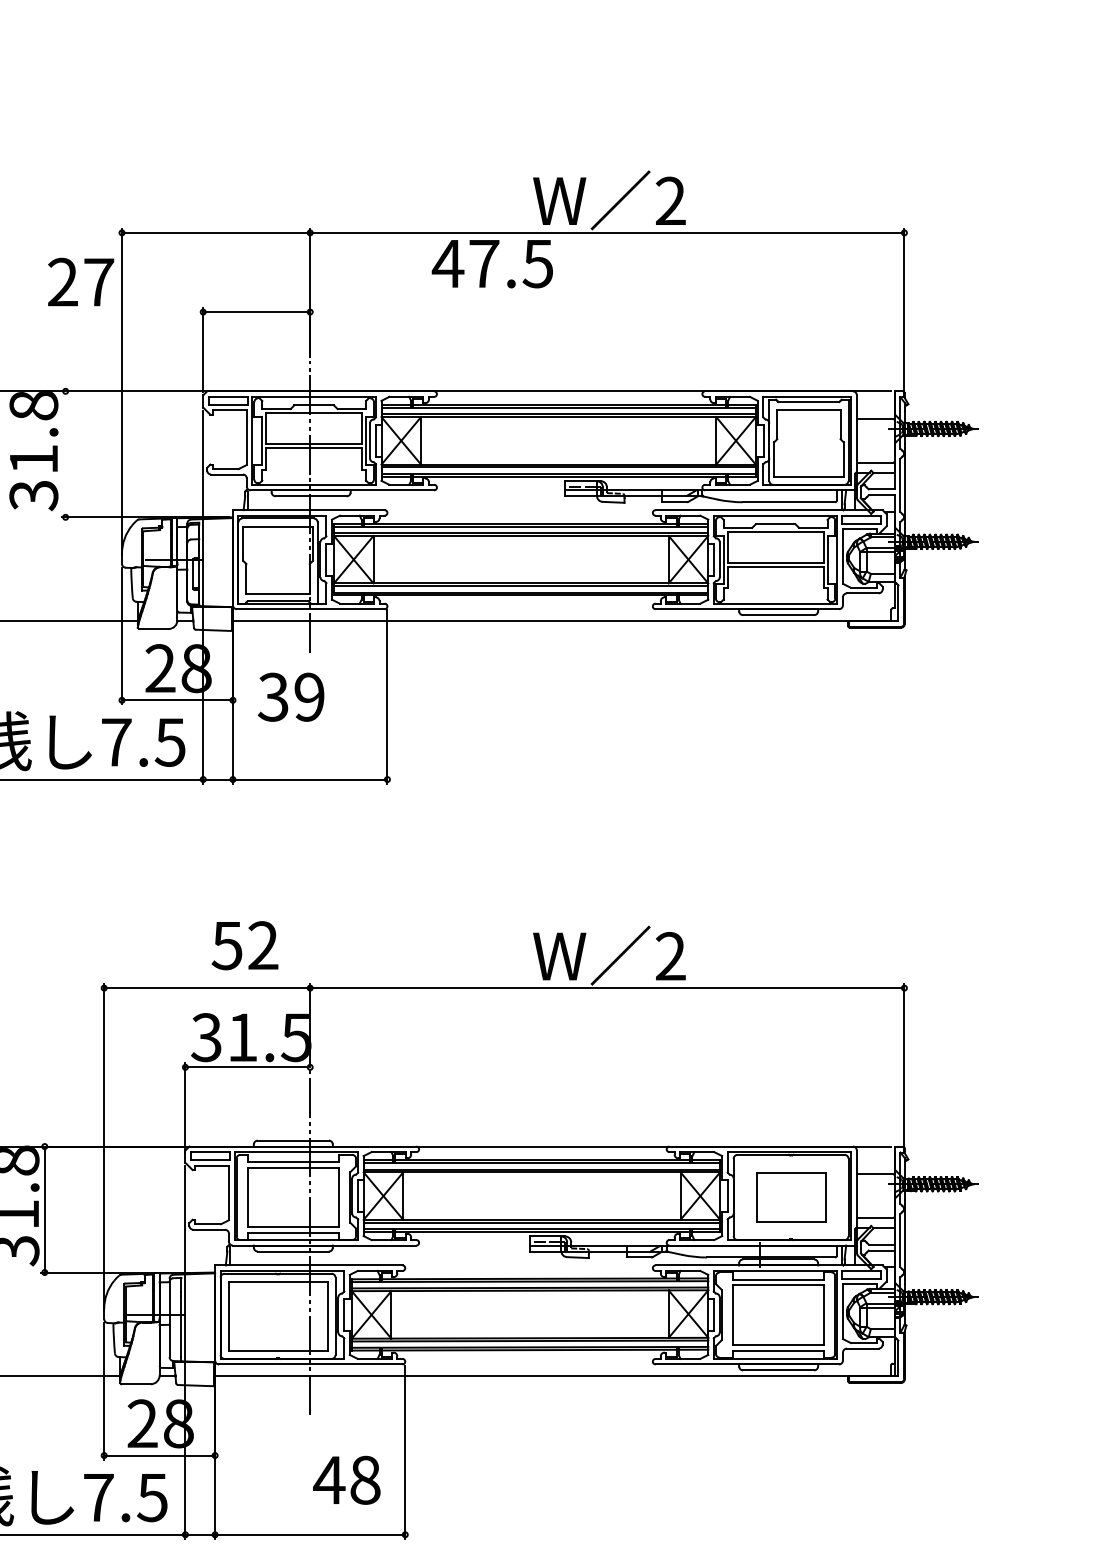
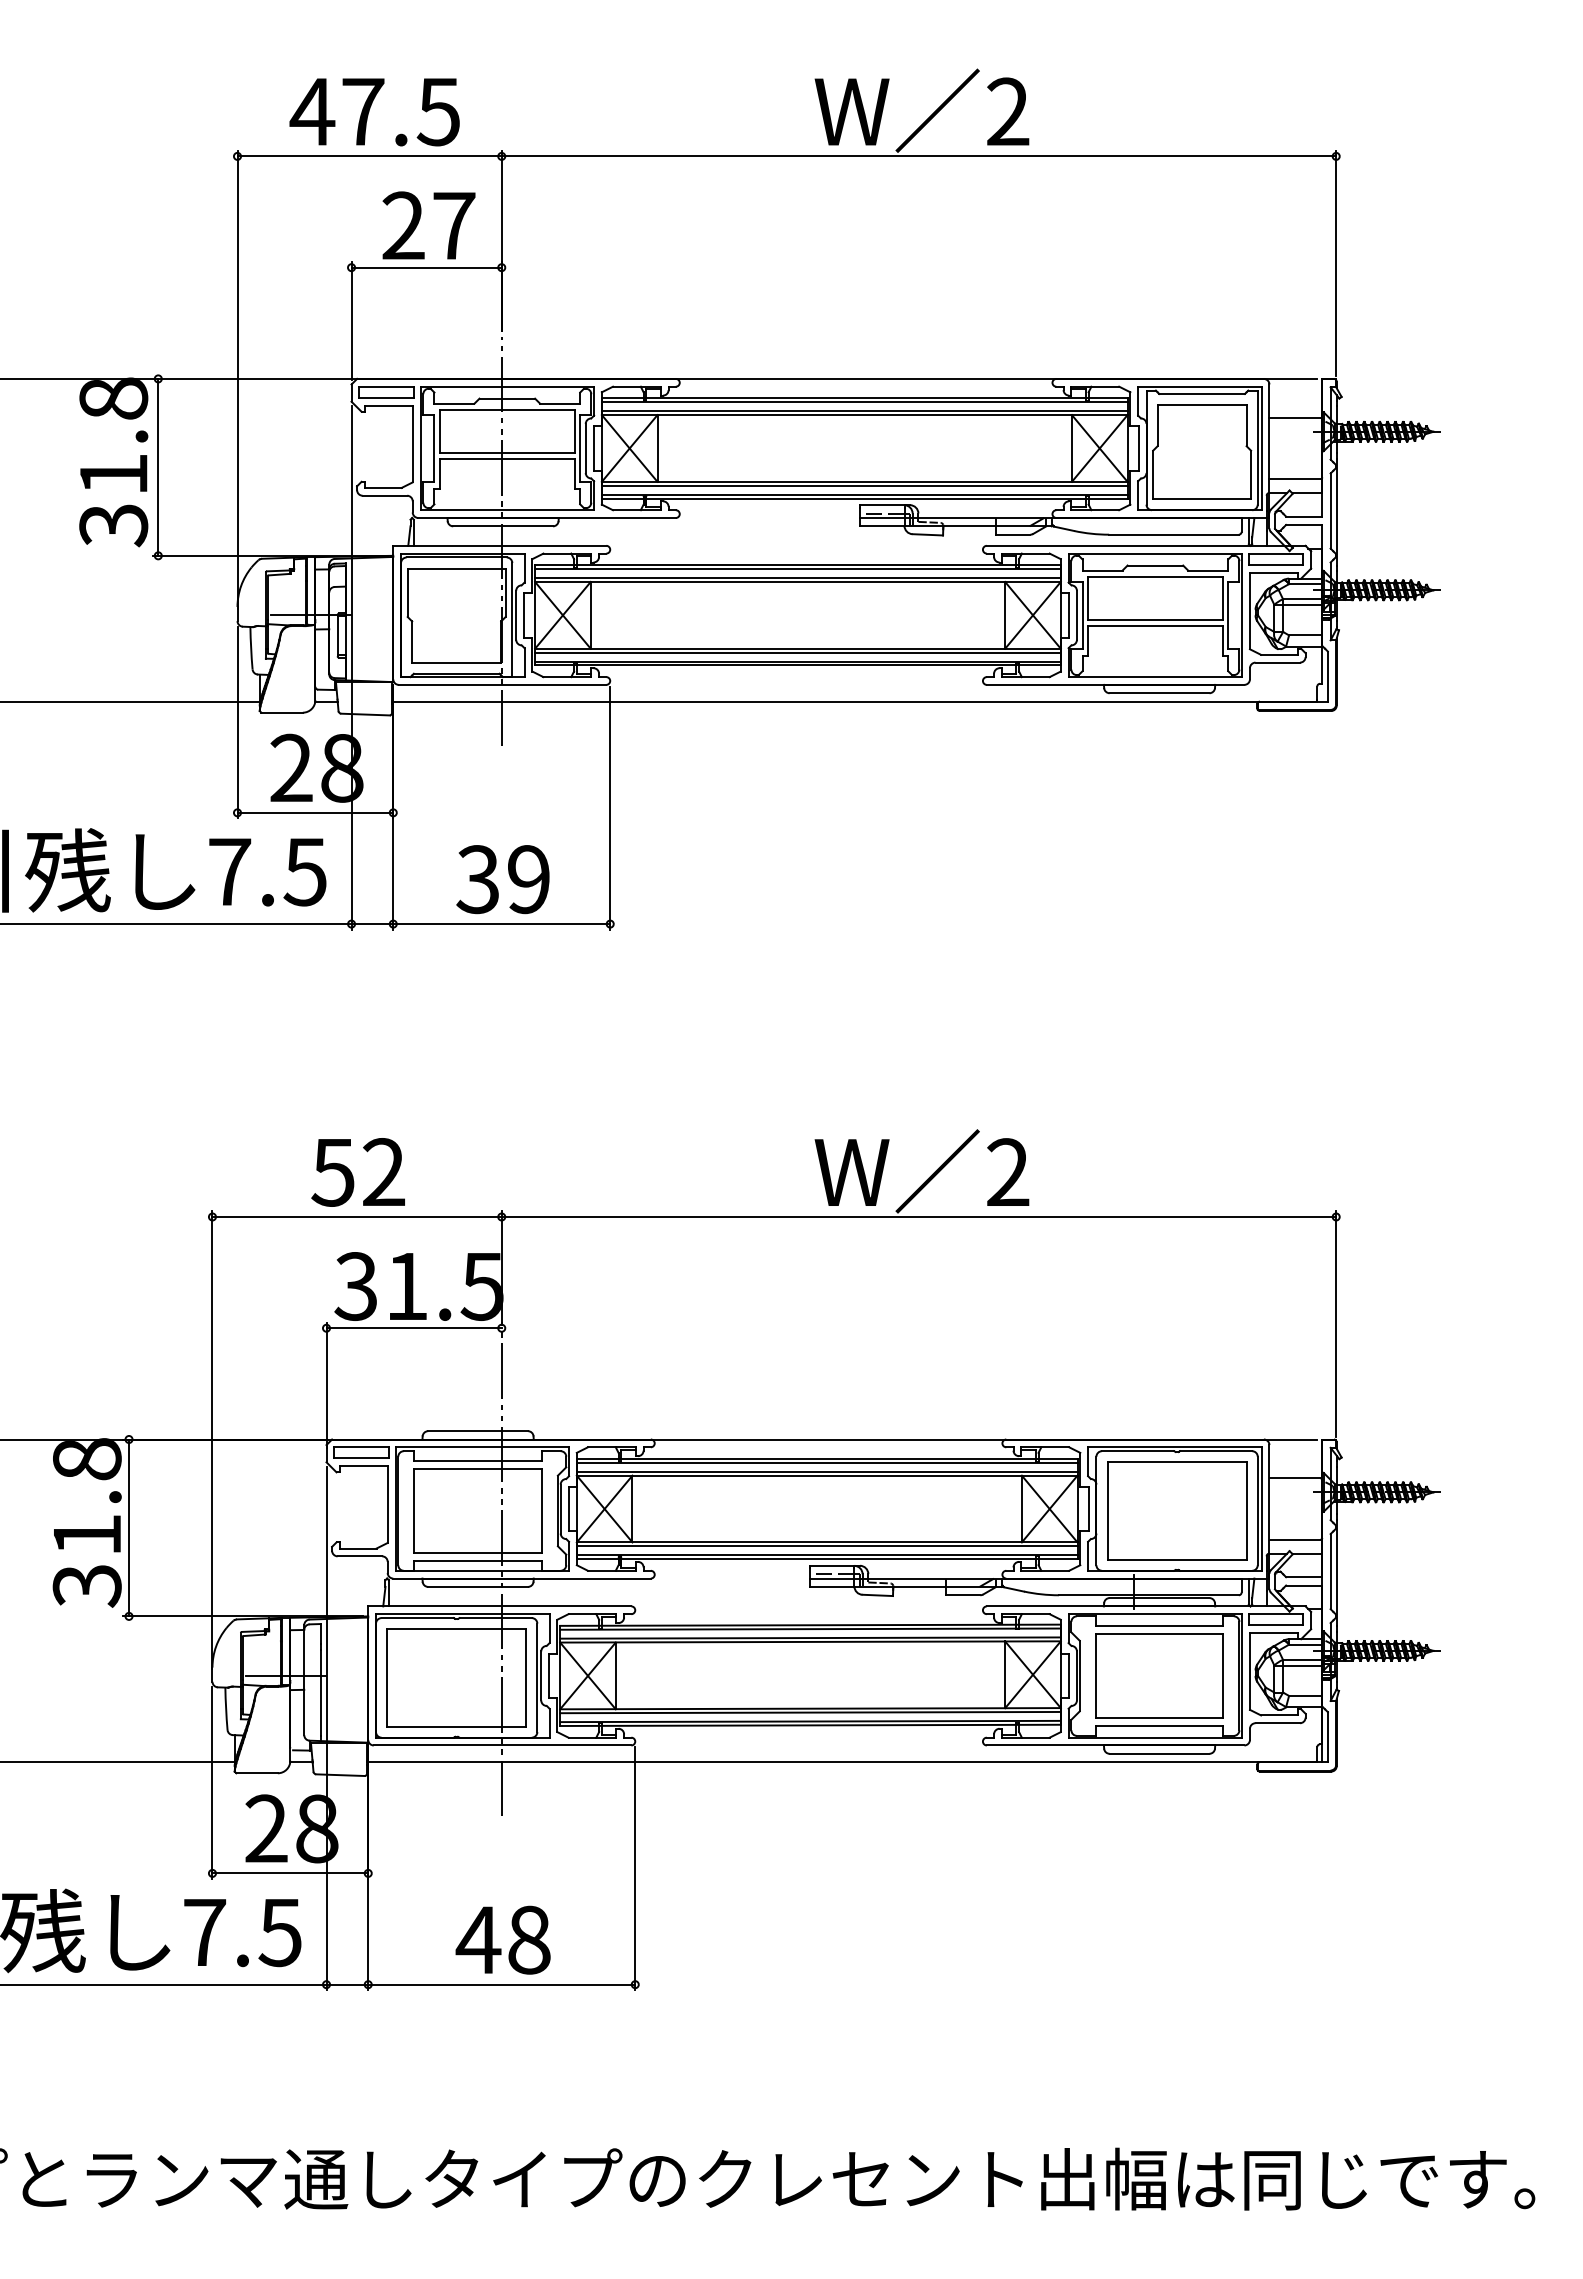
text: (492, 264) -> (374, 112), moved
text: (80, 282) -> (428, 225), moved
line: (65, 453) -> (158, 466), added
text: (290, 697) -> (502, 879), moved
text: (244, 945) -> (357, 1172), moved
part: (791, 1197) -> (1177, 1510), size x1.43
text: (346, 1479) -> (502, 1939), moved

